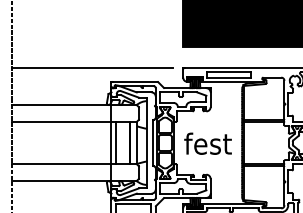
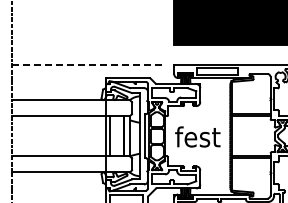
line: (93, 67) -> (88, 64), solid -> dashed

